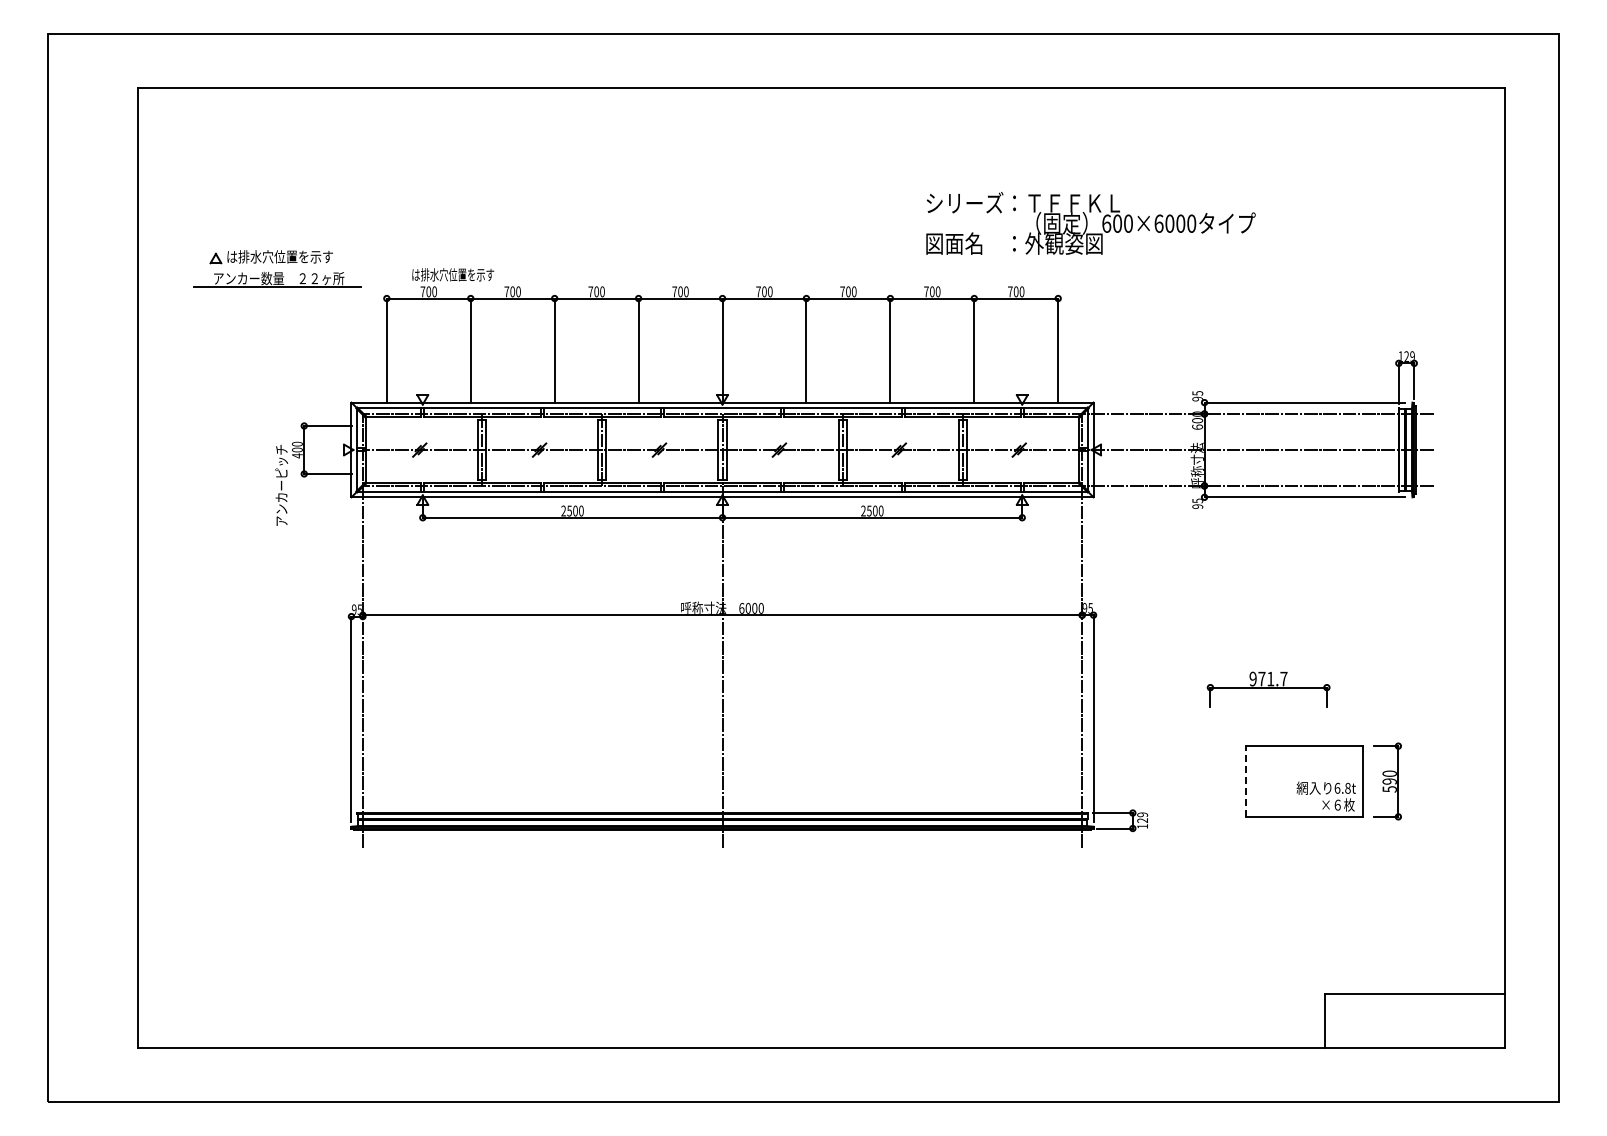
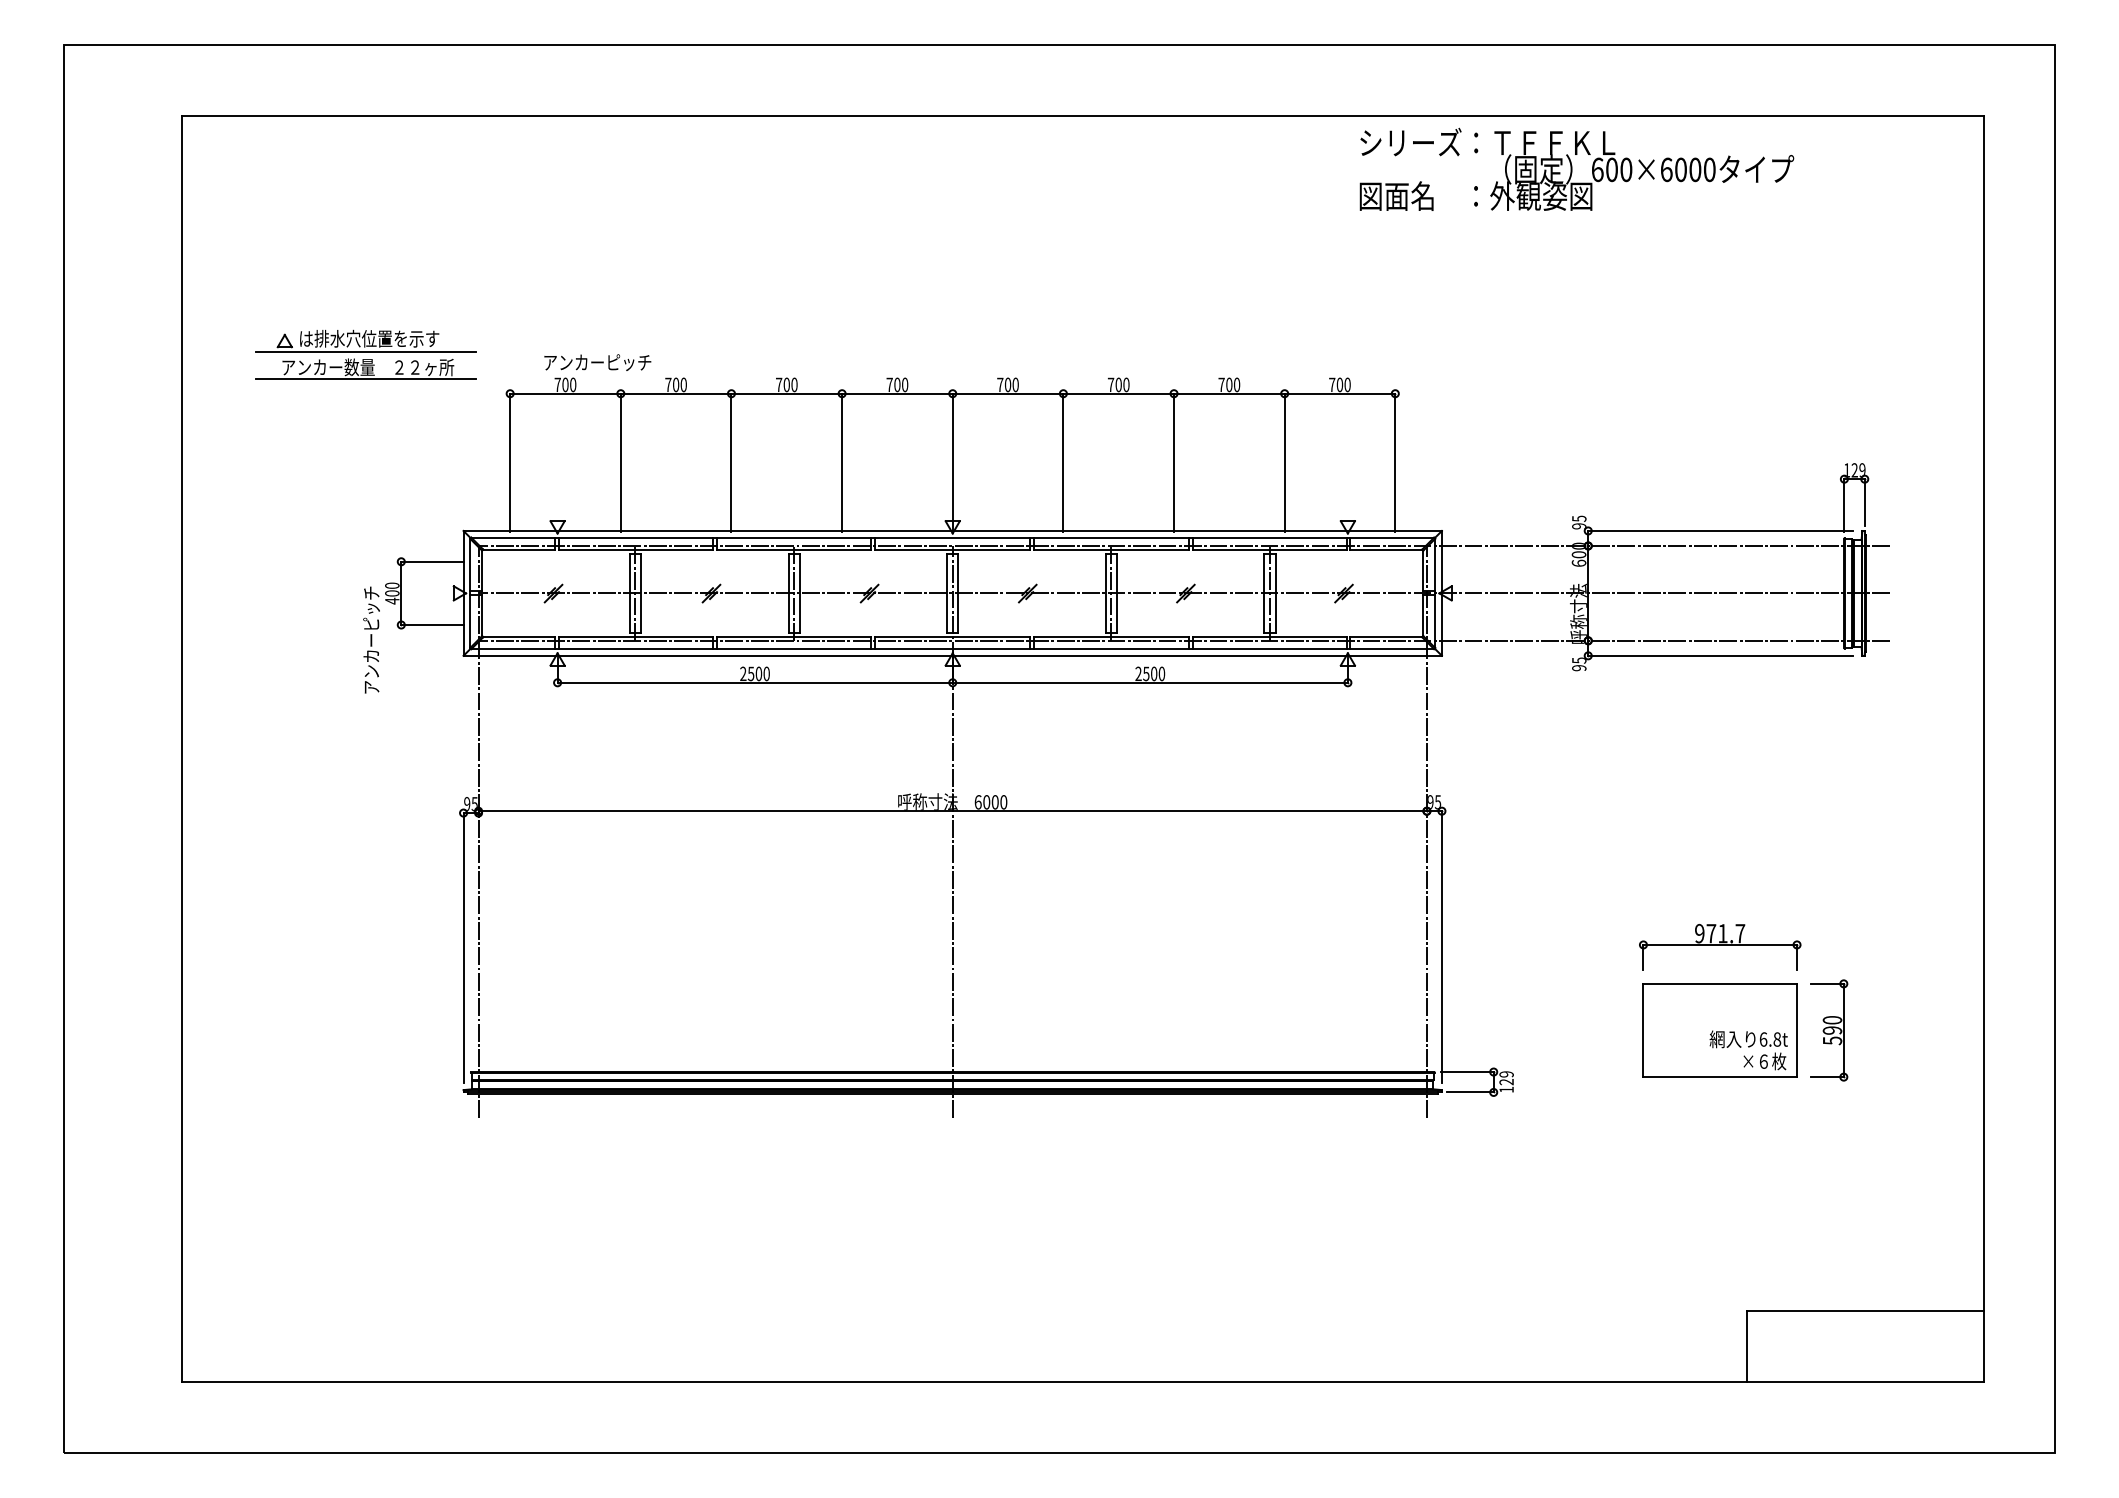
text: (1090, 223) -> (1576, 169), moved
line: (277, 266) -> (366, 351), added
text: (453, 274) -> (598, 362), は排水穴位置を示す -> アンカーピッチ
part: (1268, 689) -> (1720, 947), moved
line: (1246, 781) -> (1643, 1030), dashed -> solid

